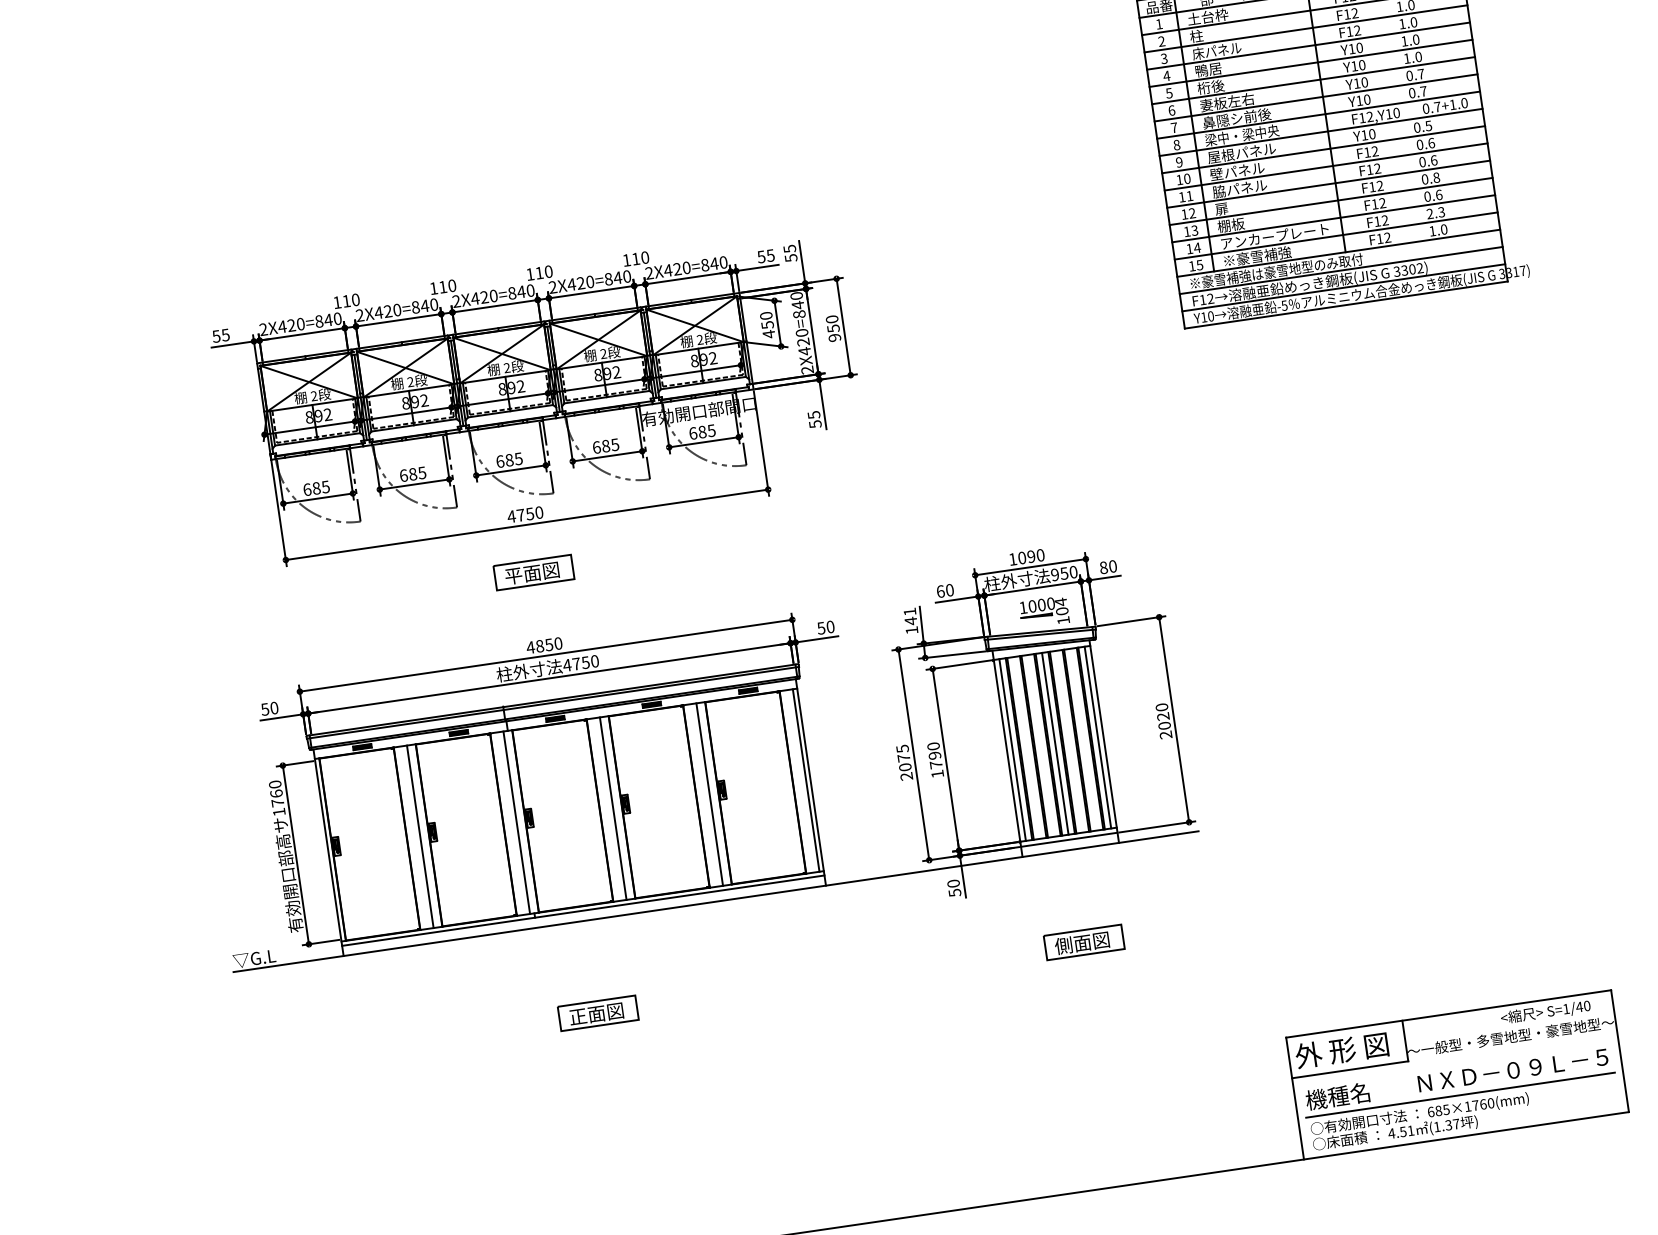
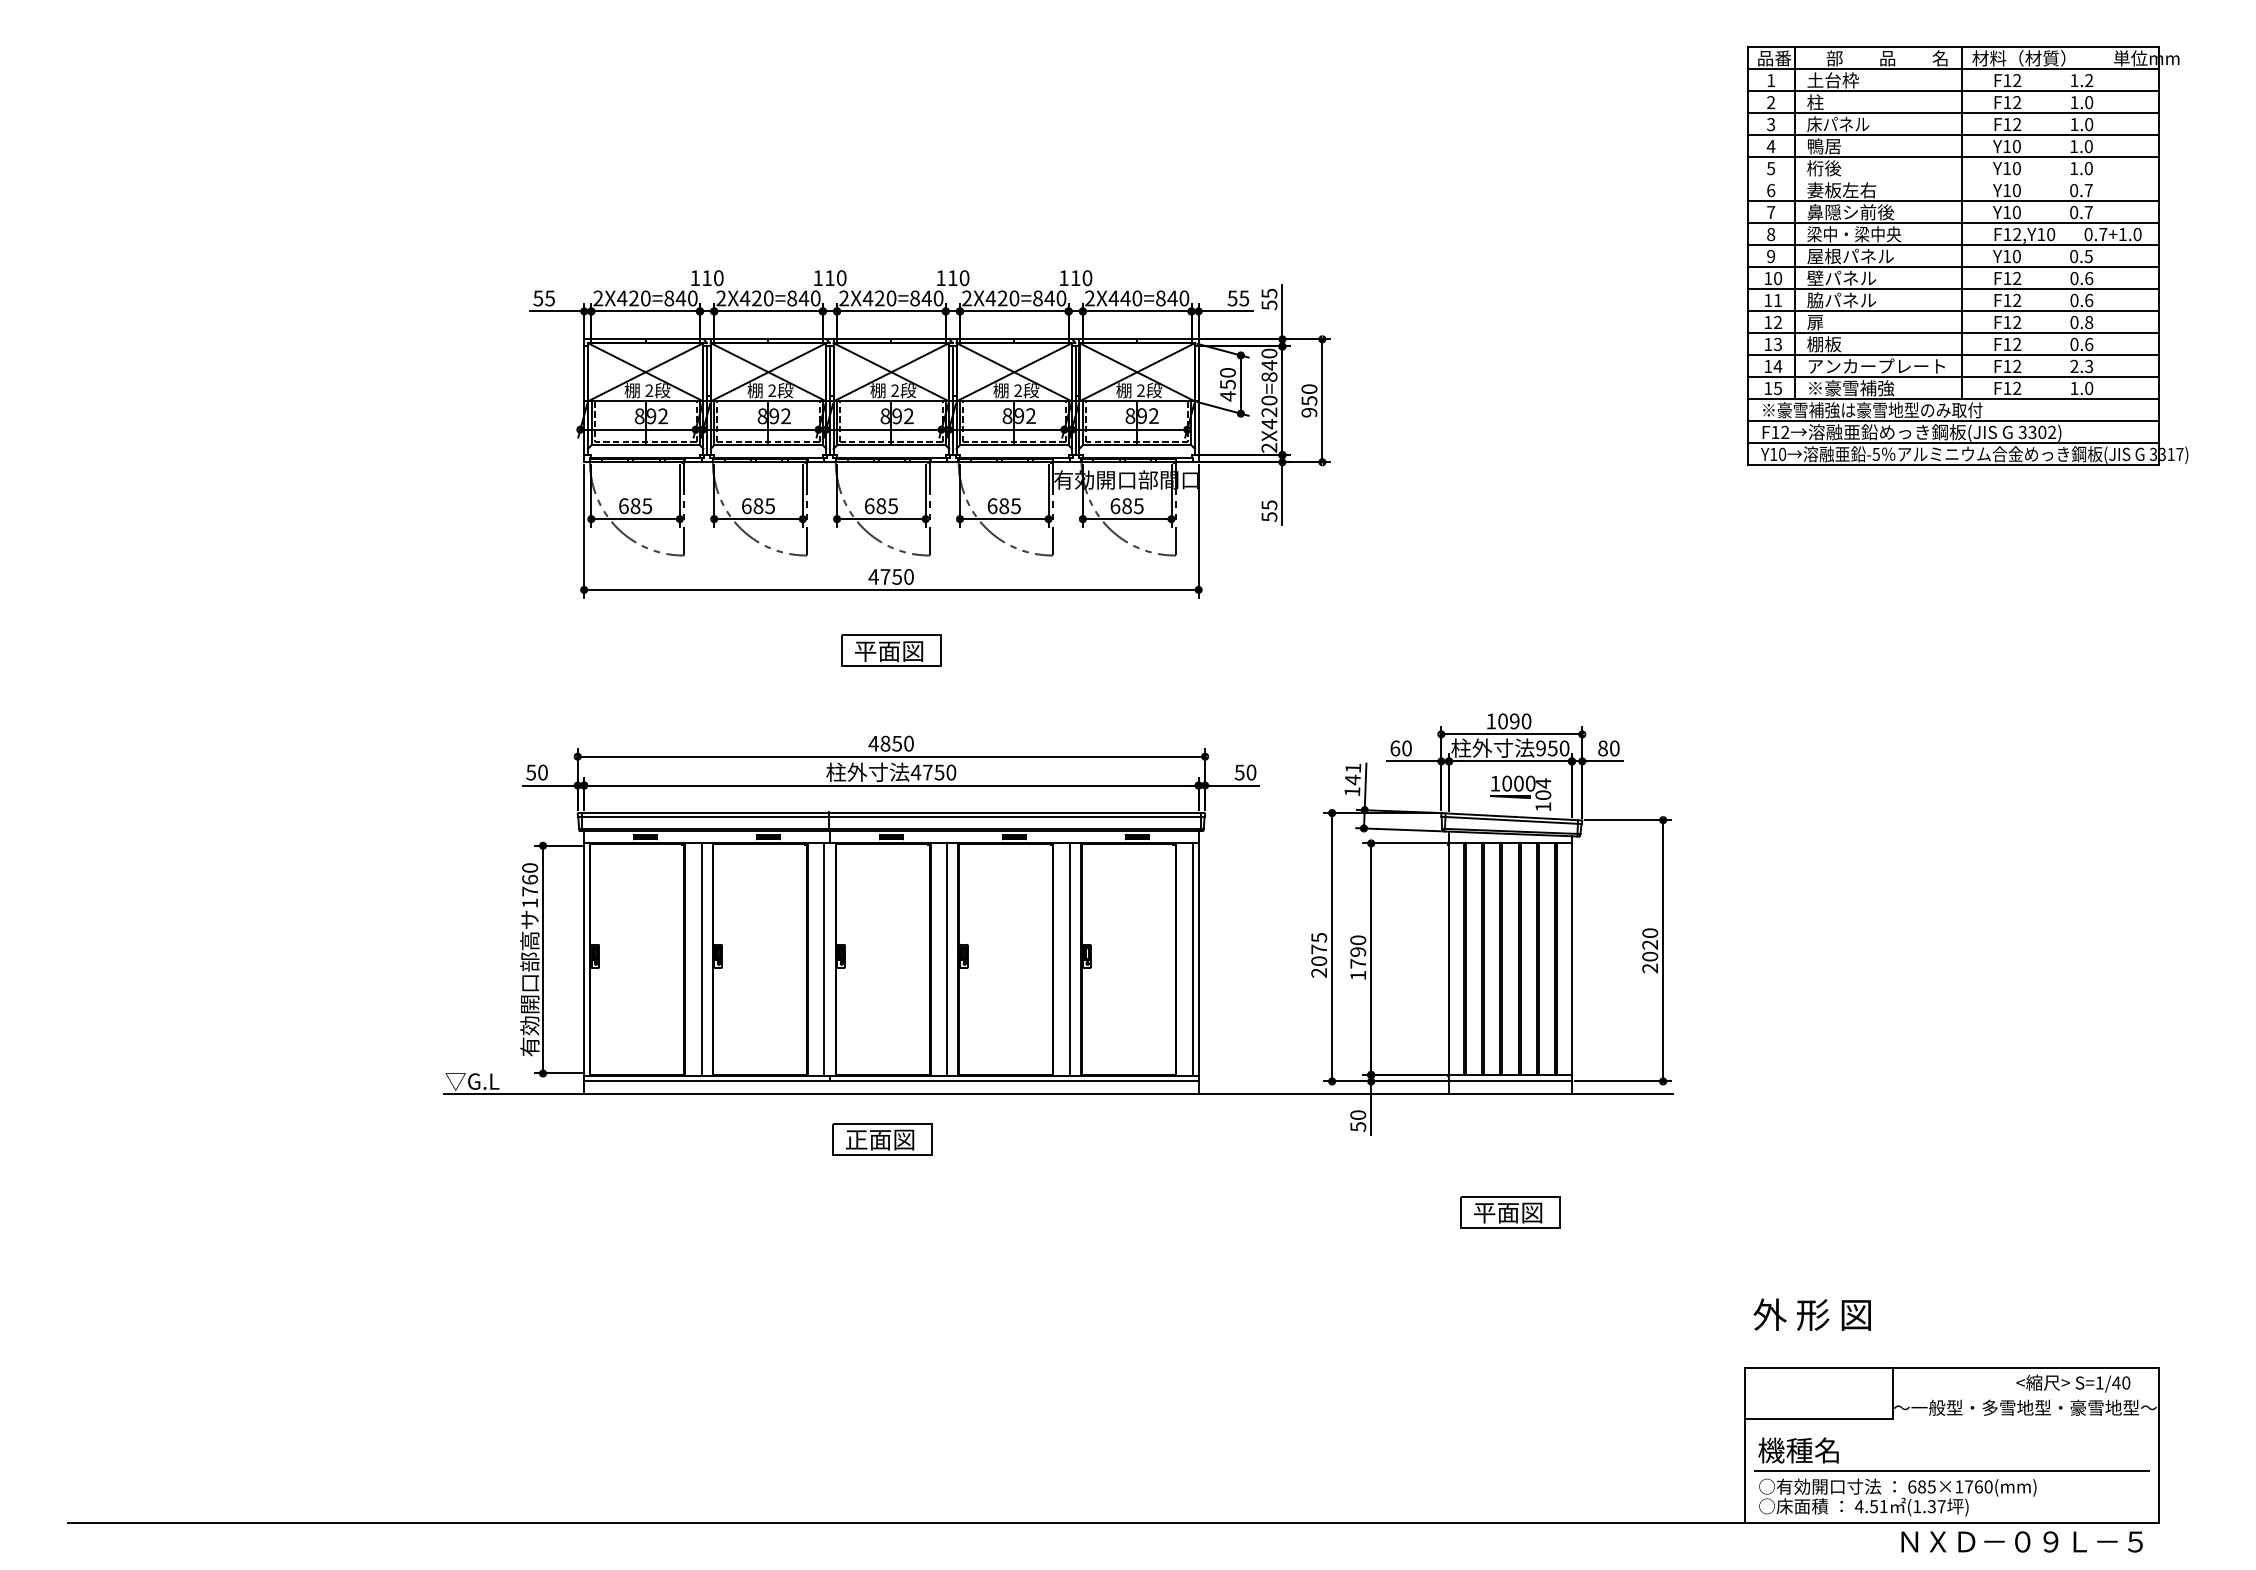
line: (1313, 80) -> (1953, 178), removed
text: (677, 269) -> (1125, 298), 2X420=840 -> 2X440=840
line: (1097, 737) -> (1564, 958), removed
line: (1055, 743) -> (1510, 958), removed
line: (1012, 749) -> (1456, 958), removed
text: (1063, 945) -> (1484, 1212), 側面図 -> 平面図
part: (598, 1013) -> (882, 1139), moved
text: (1341, 1050) -> (1811, 1314), moved
text: (1512, 1070) -> (2021, 1541), moved

